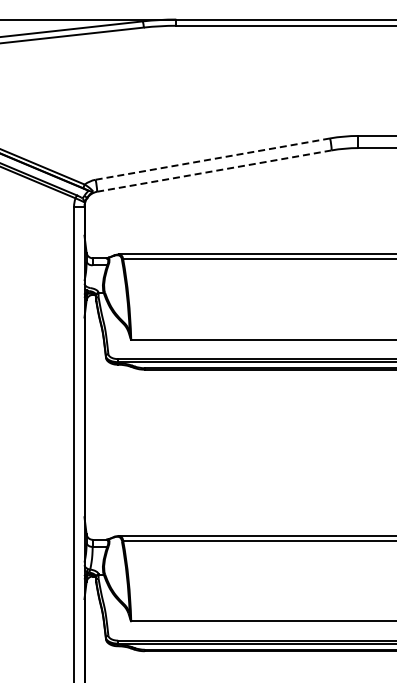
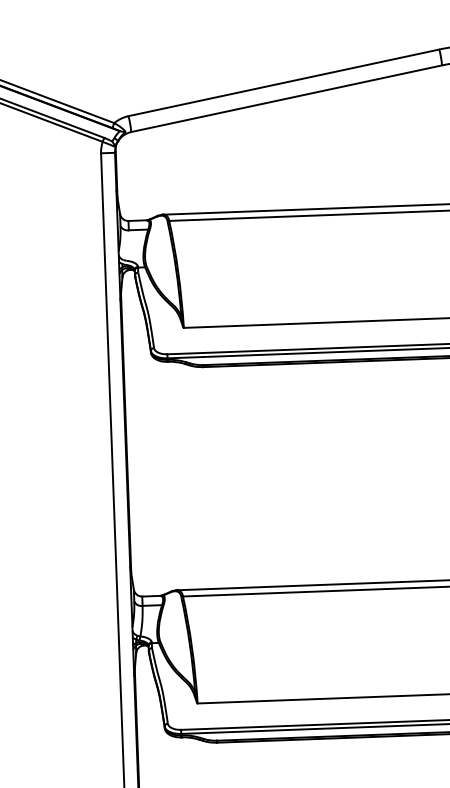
line: (212, 159) -> (283, 83), dashed -> solid
line: (214, 171) -> (286, 99), dashed -> solid

